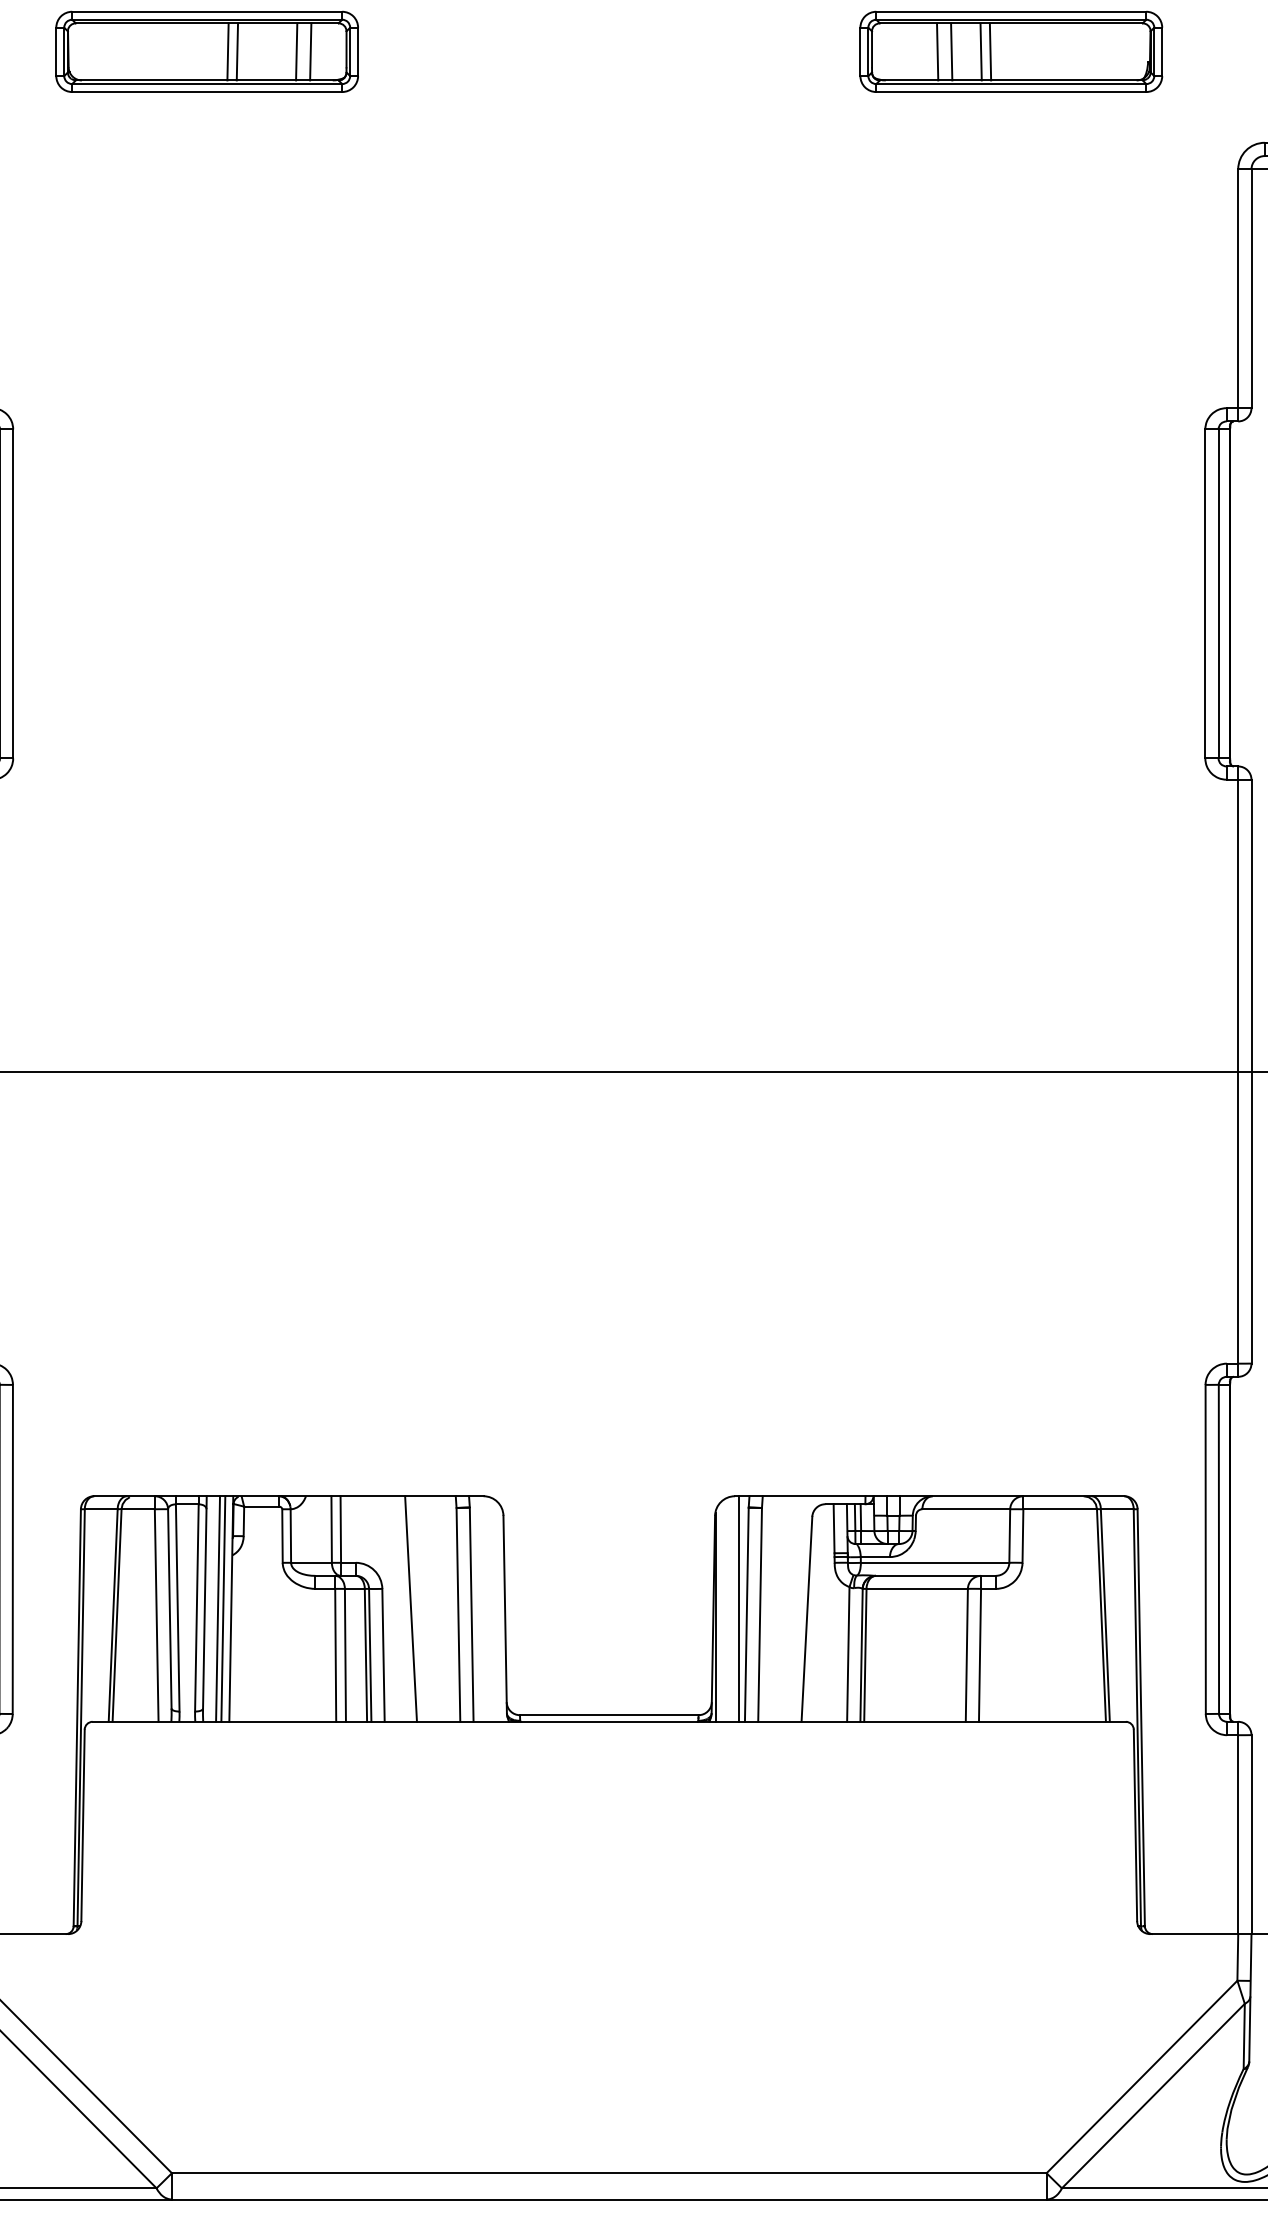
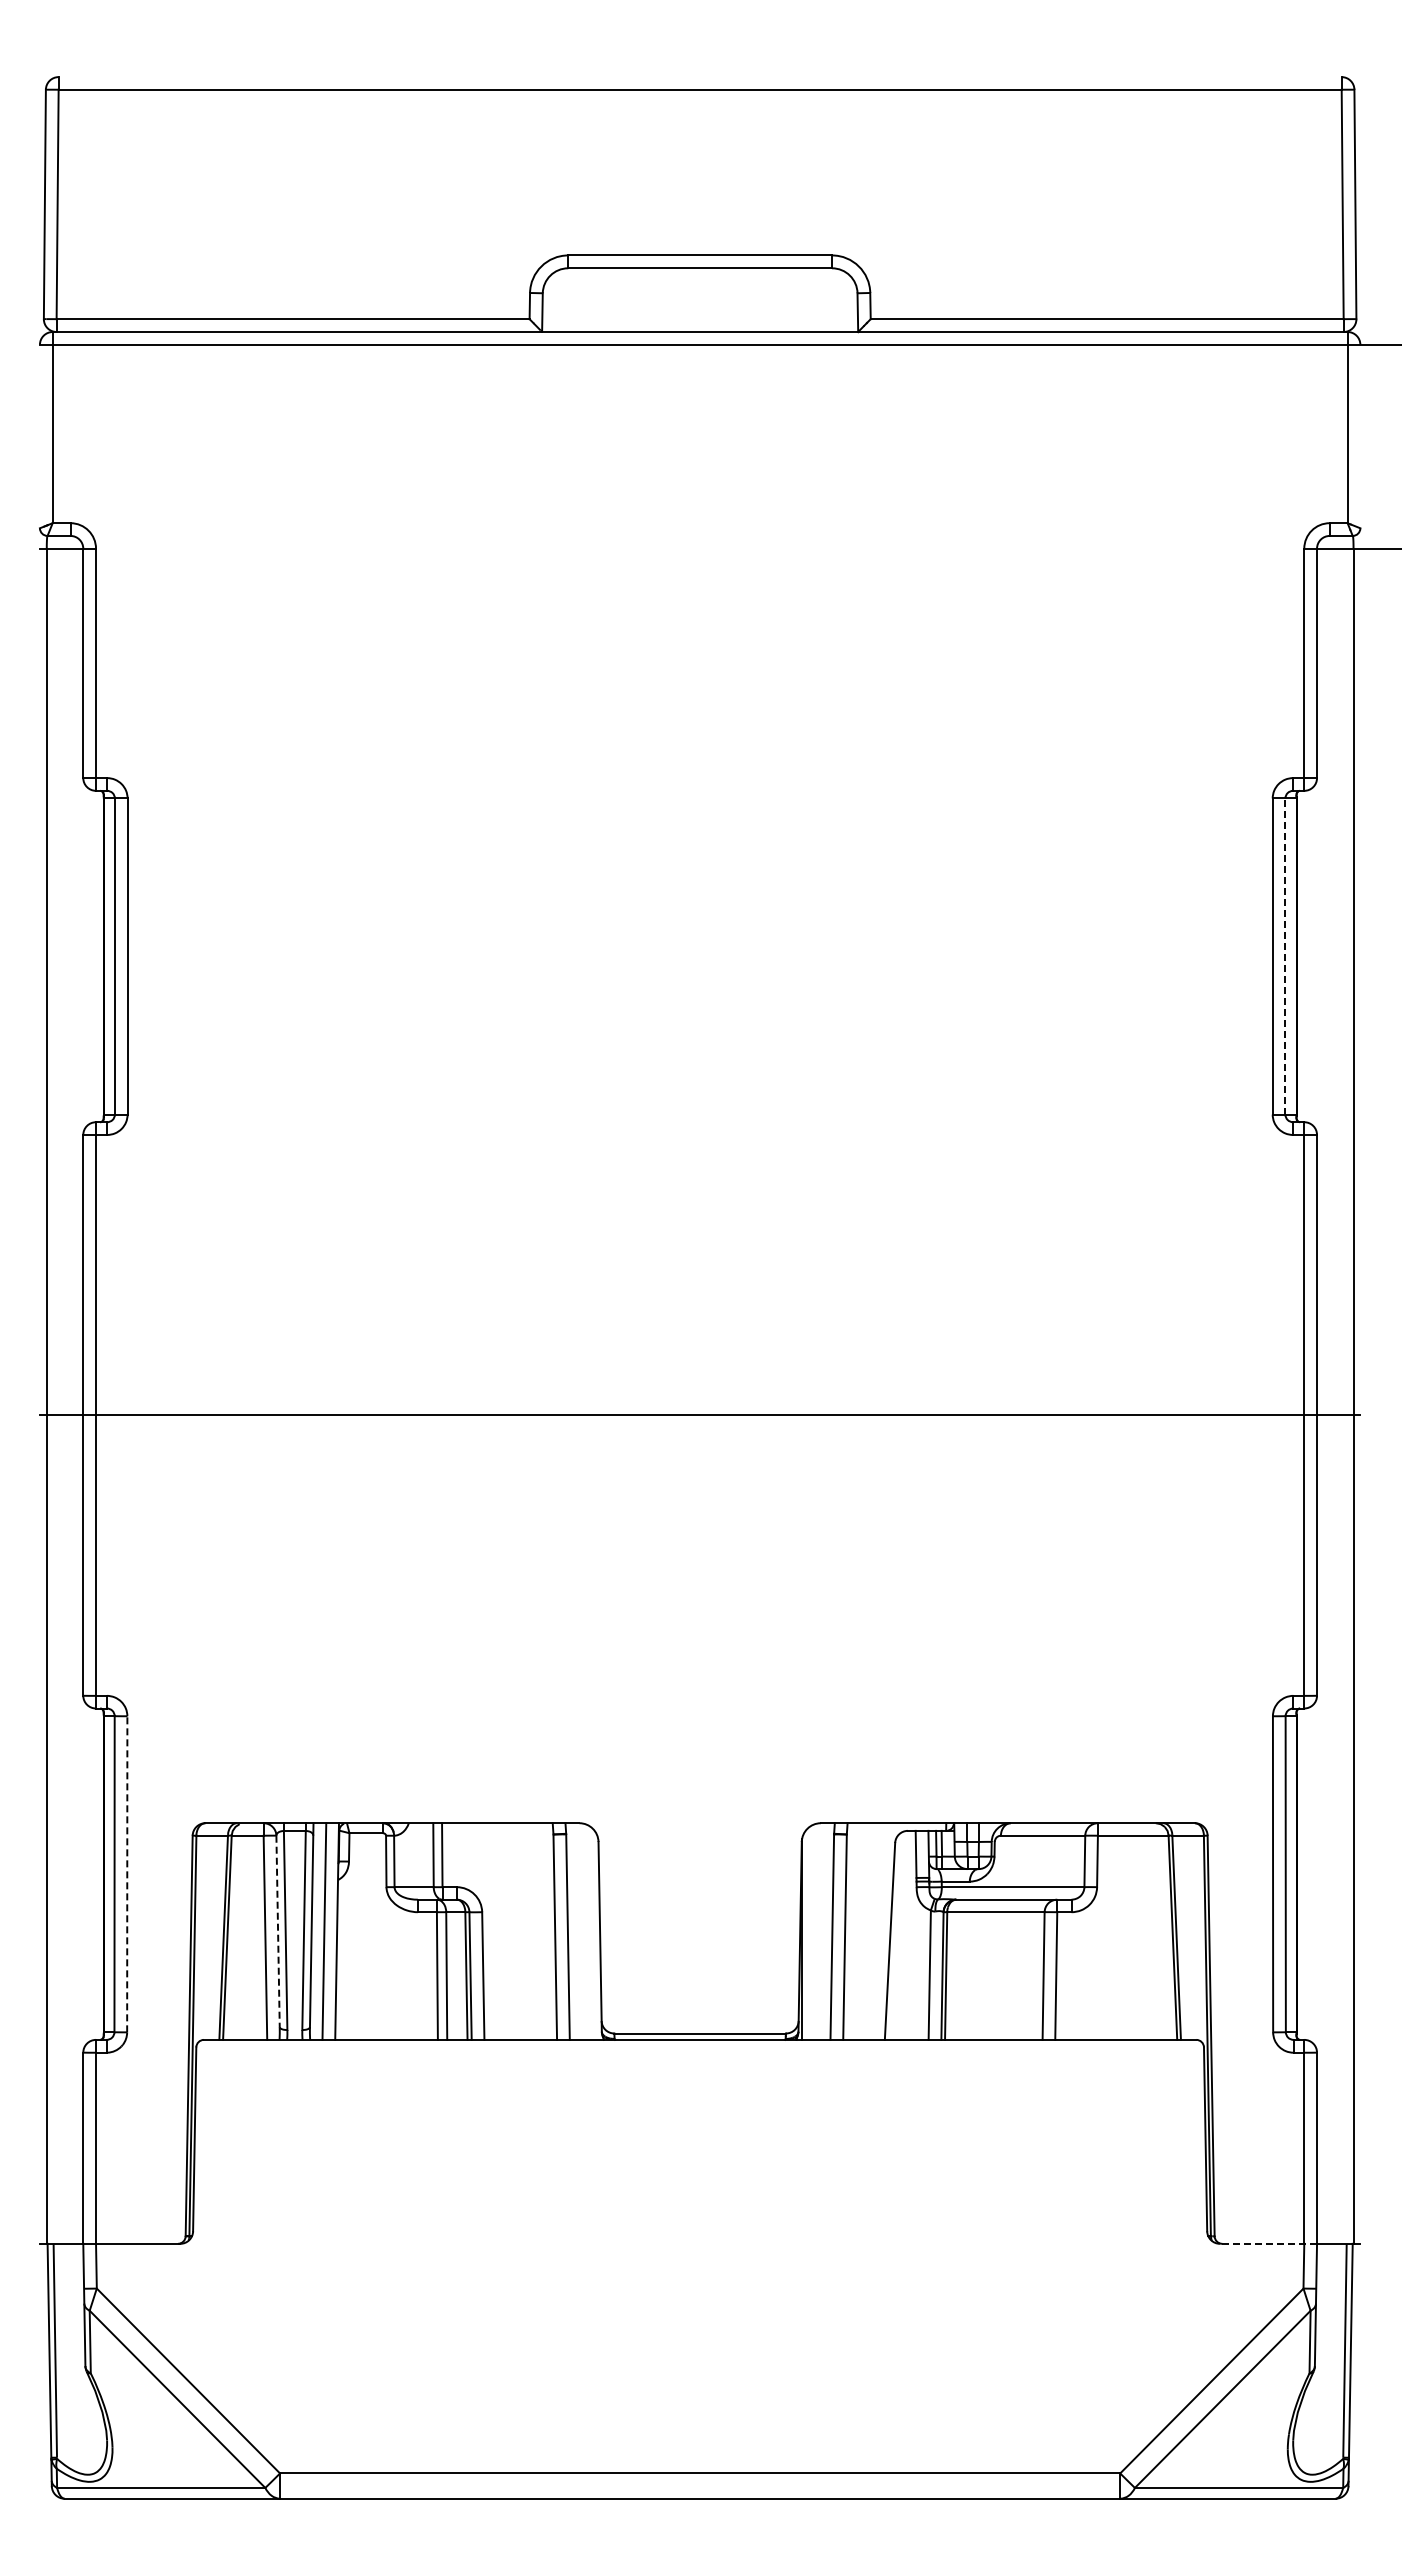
part: (206, 51) -> (313, 435), removed
part: (1011, 51) -> (1086, 435), removed
line: (1218, 593) -> (1285, 956), solid -> dashed
line: (13, 1548) -> (127, 1873), solid -> dashed
line: (170, 1608) -> (278, 1931), solid -> dashed
line: (223, 1608) -> (329, 1931), removed
line: (410, 1608) -> (509, 1931), removed
line: (738, 1608) -> (824, 1931), removed
line: (1200, 1933) -> (1268, 2243), solid -> dashed

